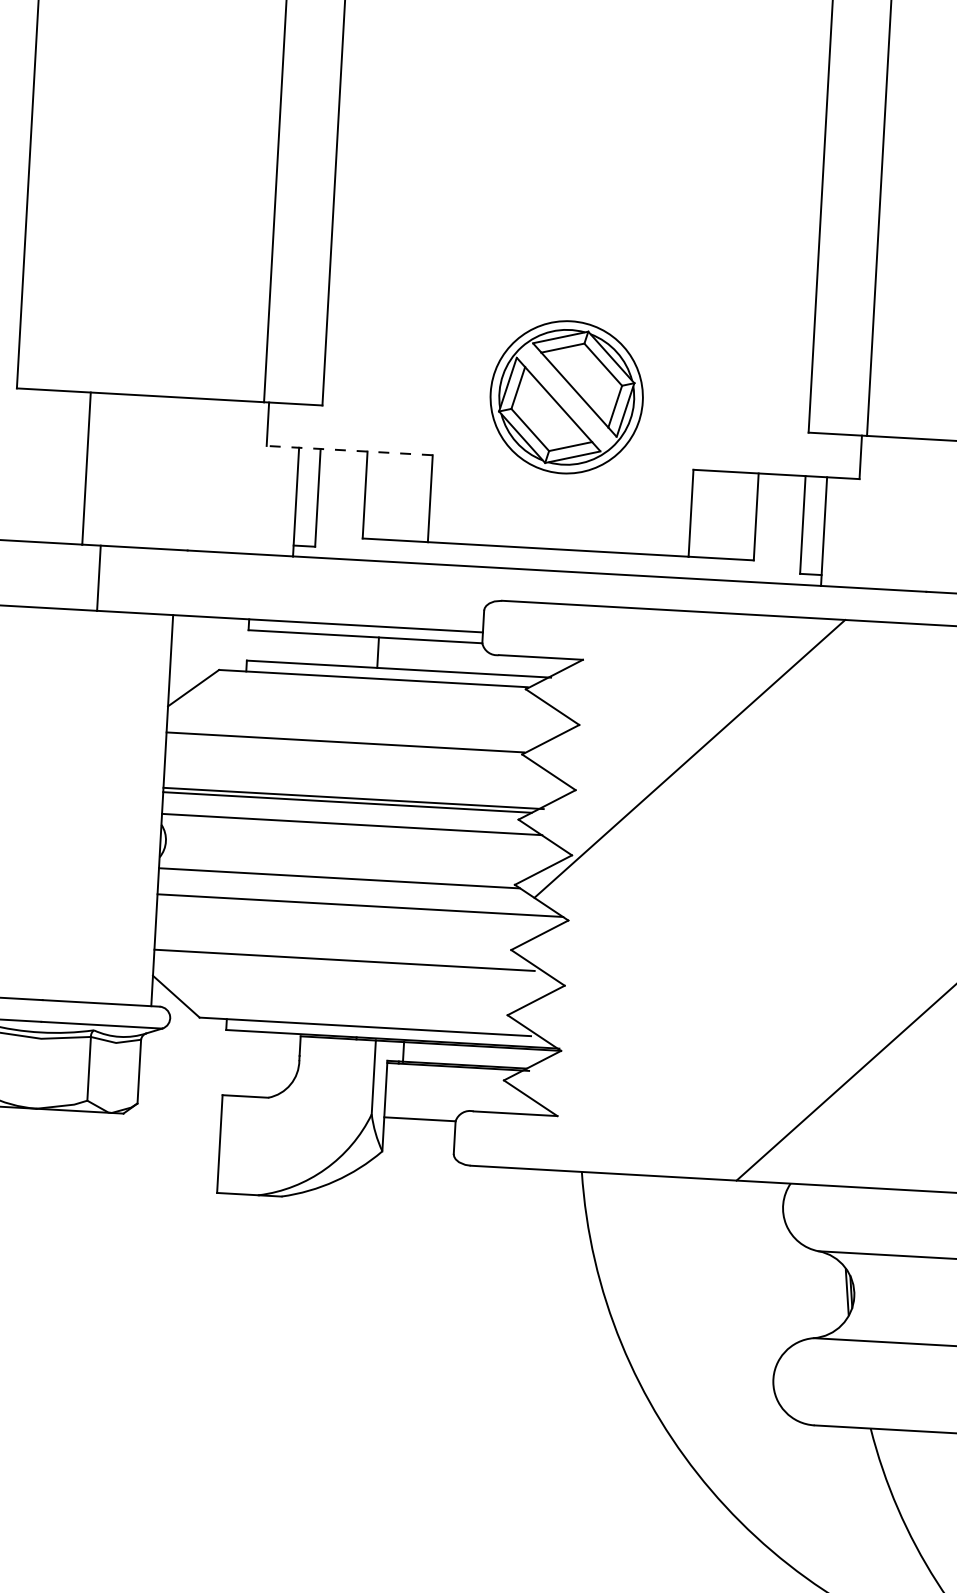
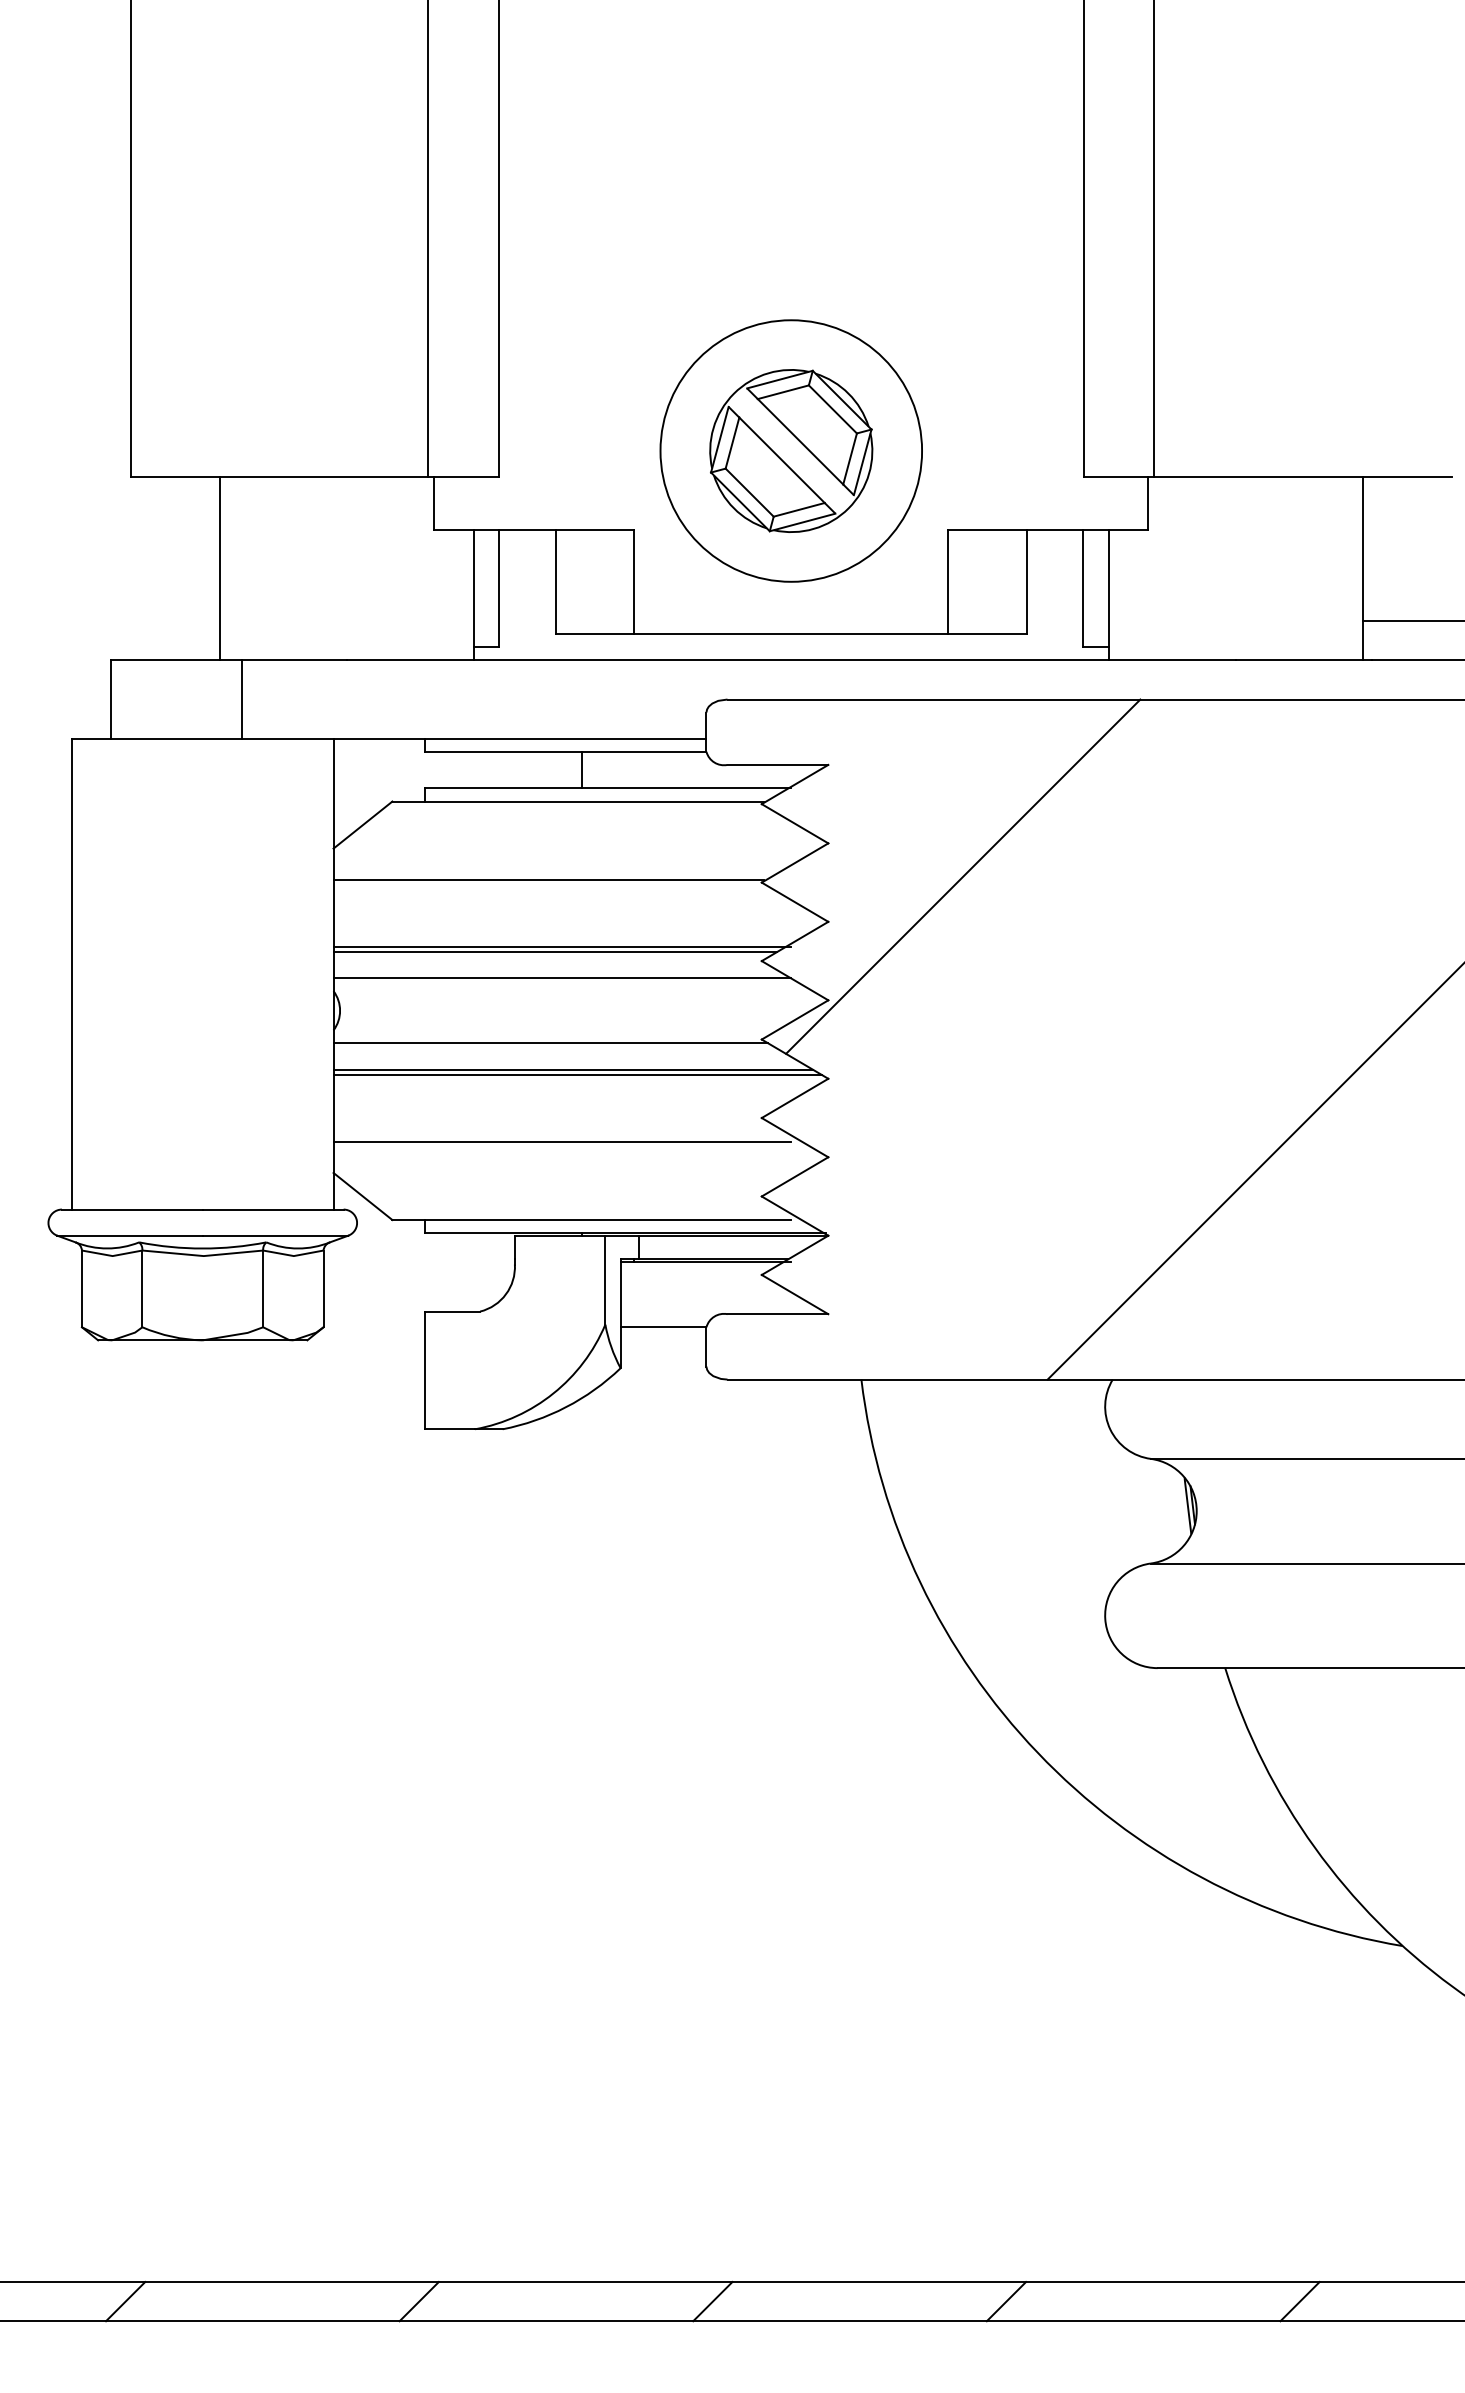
circle: (566, 396) -> (791, 450), size x1.43
line: (349, 450) -> (534, 529), dashed -> solid
line: (357, 900) -> (573, 1069), added

